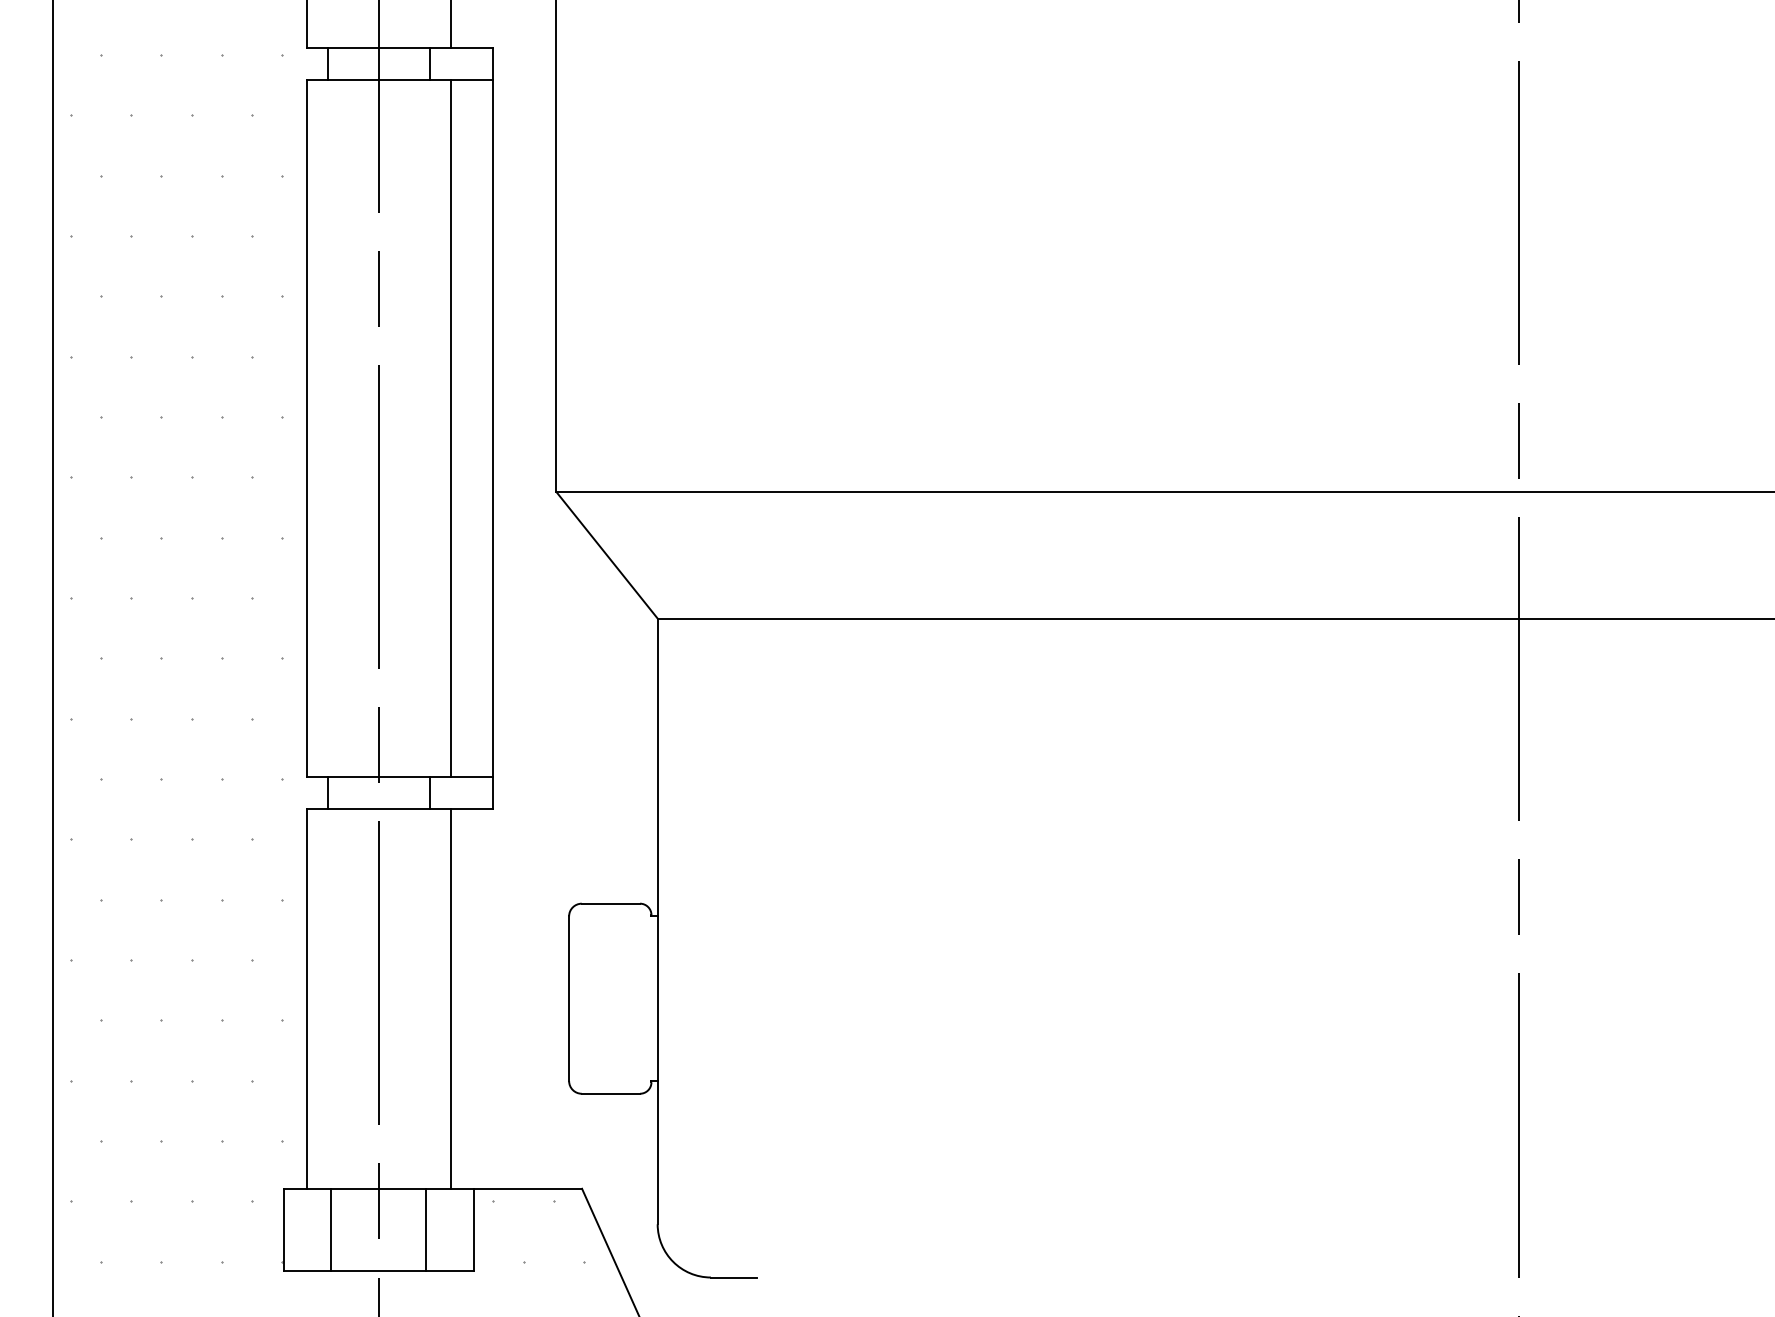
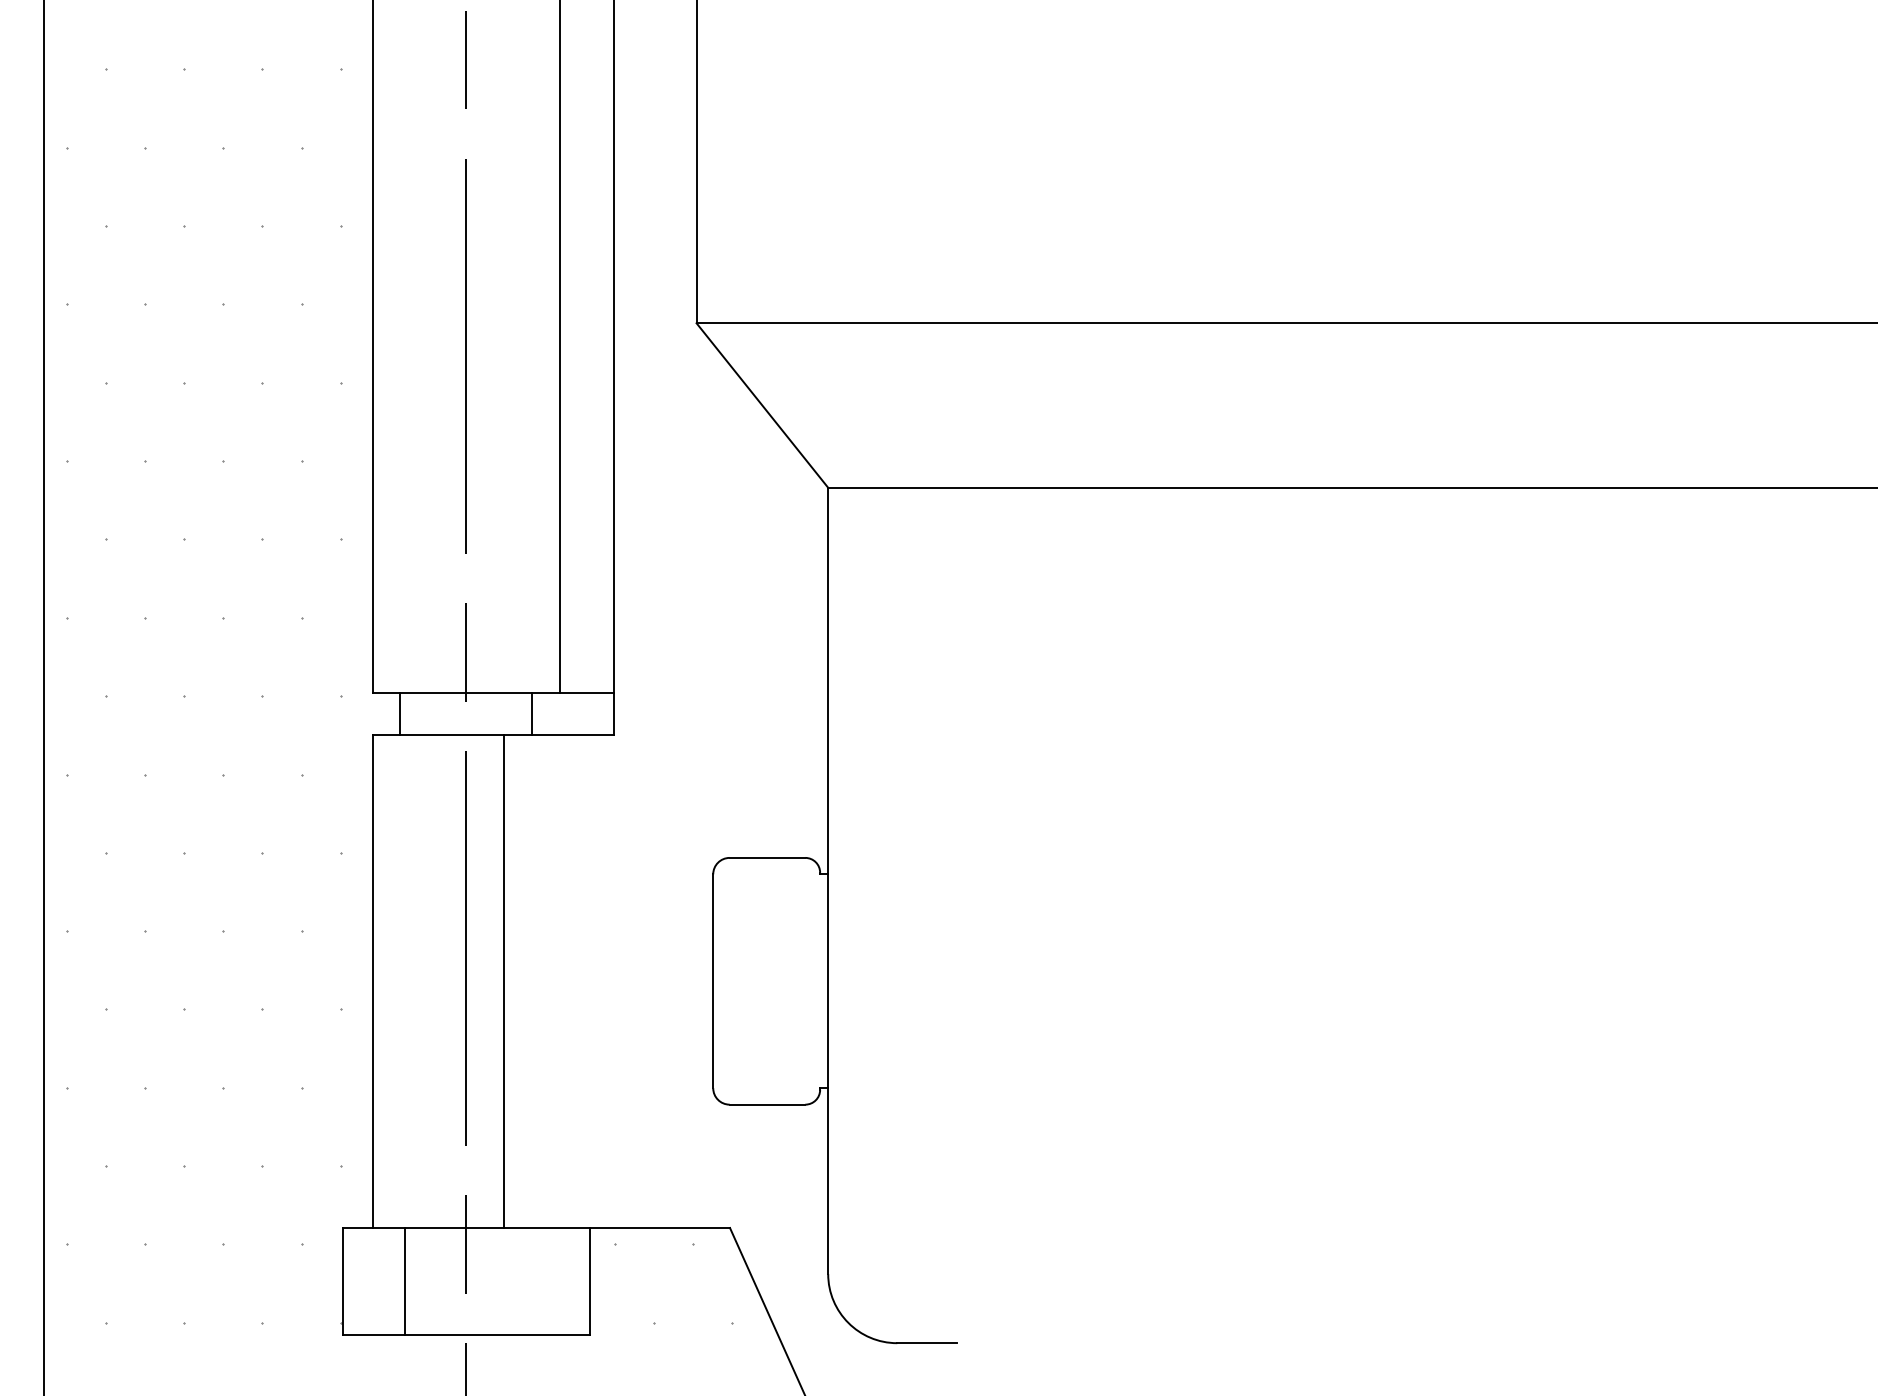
line: (451, 998) -> (504, 980), moved
line: (426, 1229) -> (528, 1280), removed

